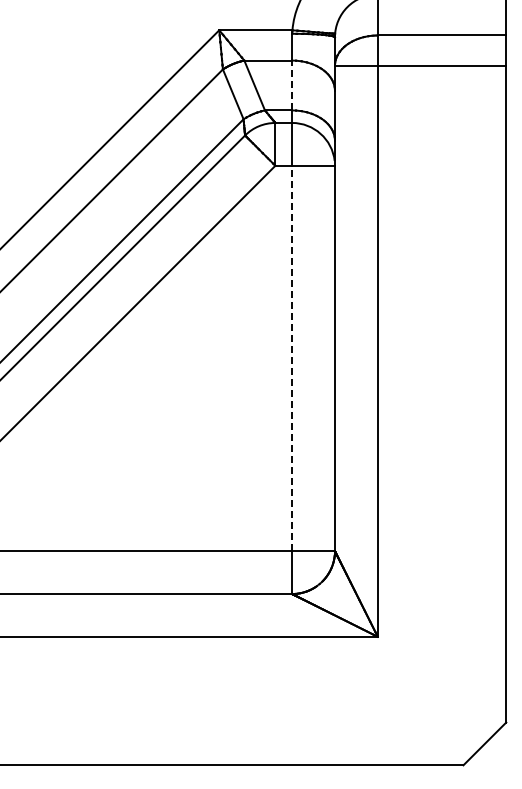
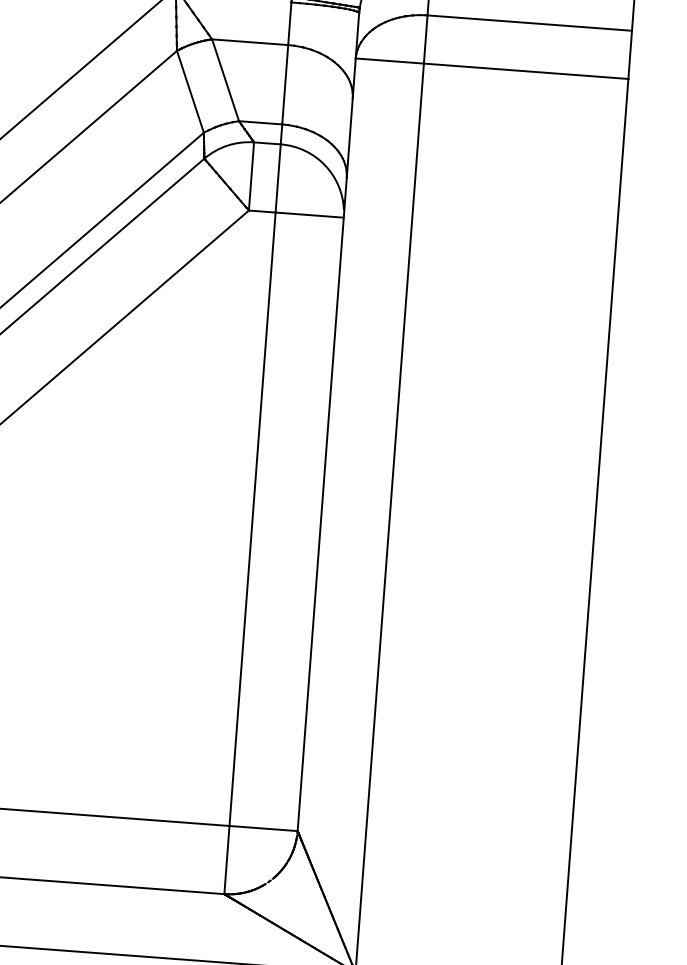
line: (292, 85) -> (285, 84), dashed -> solid
line: (292, 358) -> (253, 519), dashed -> solid

